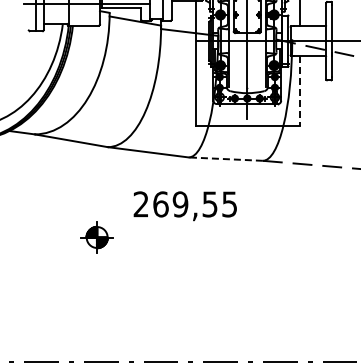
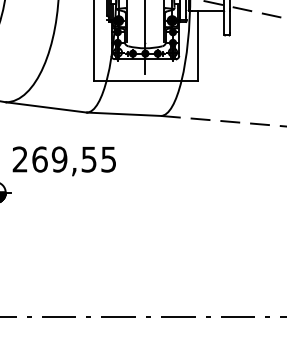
line: (300, 91) -> (198, 46), dashed -> solid
line: (225, 159) -> (123, 114), dashed -> solid
text: (184, 206) -> (63, 161), moved

